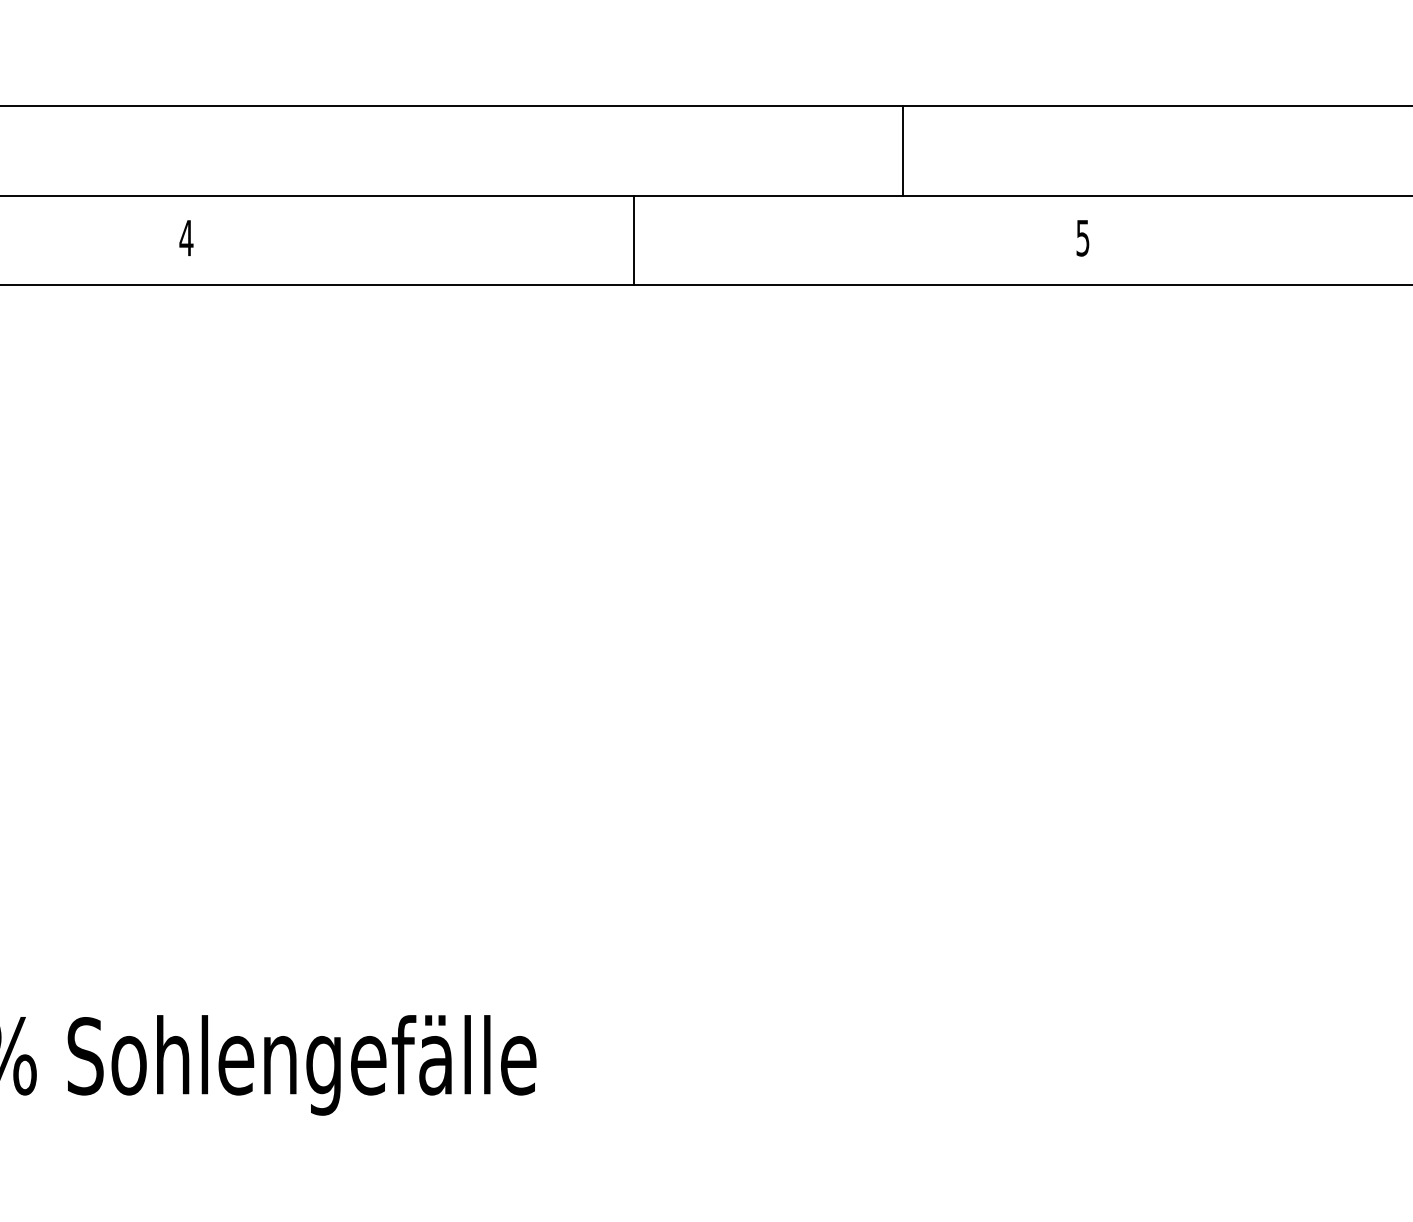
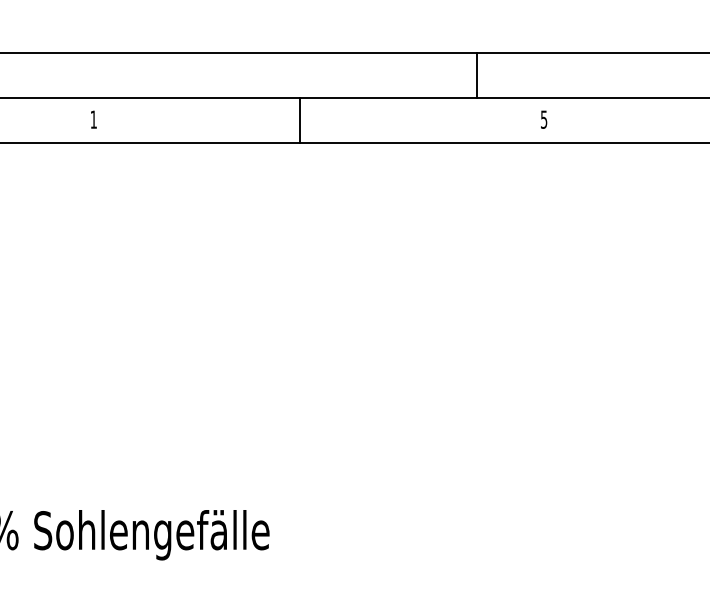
line: (902, 150) -> (476, 75), moved
text: (185, 237) -> (93, 119), 4 -> 1
line: (633, 239) -> (299, 120), moved

